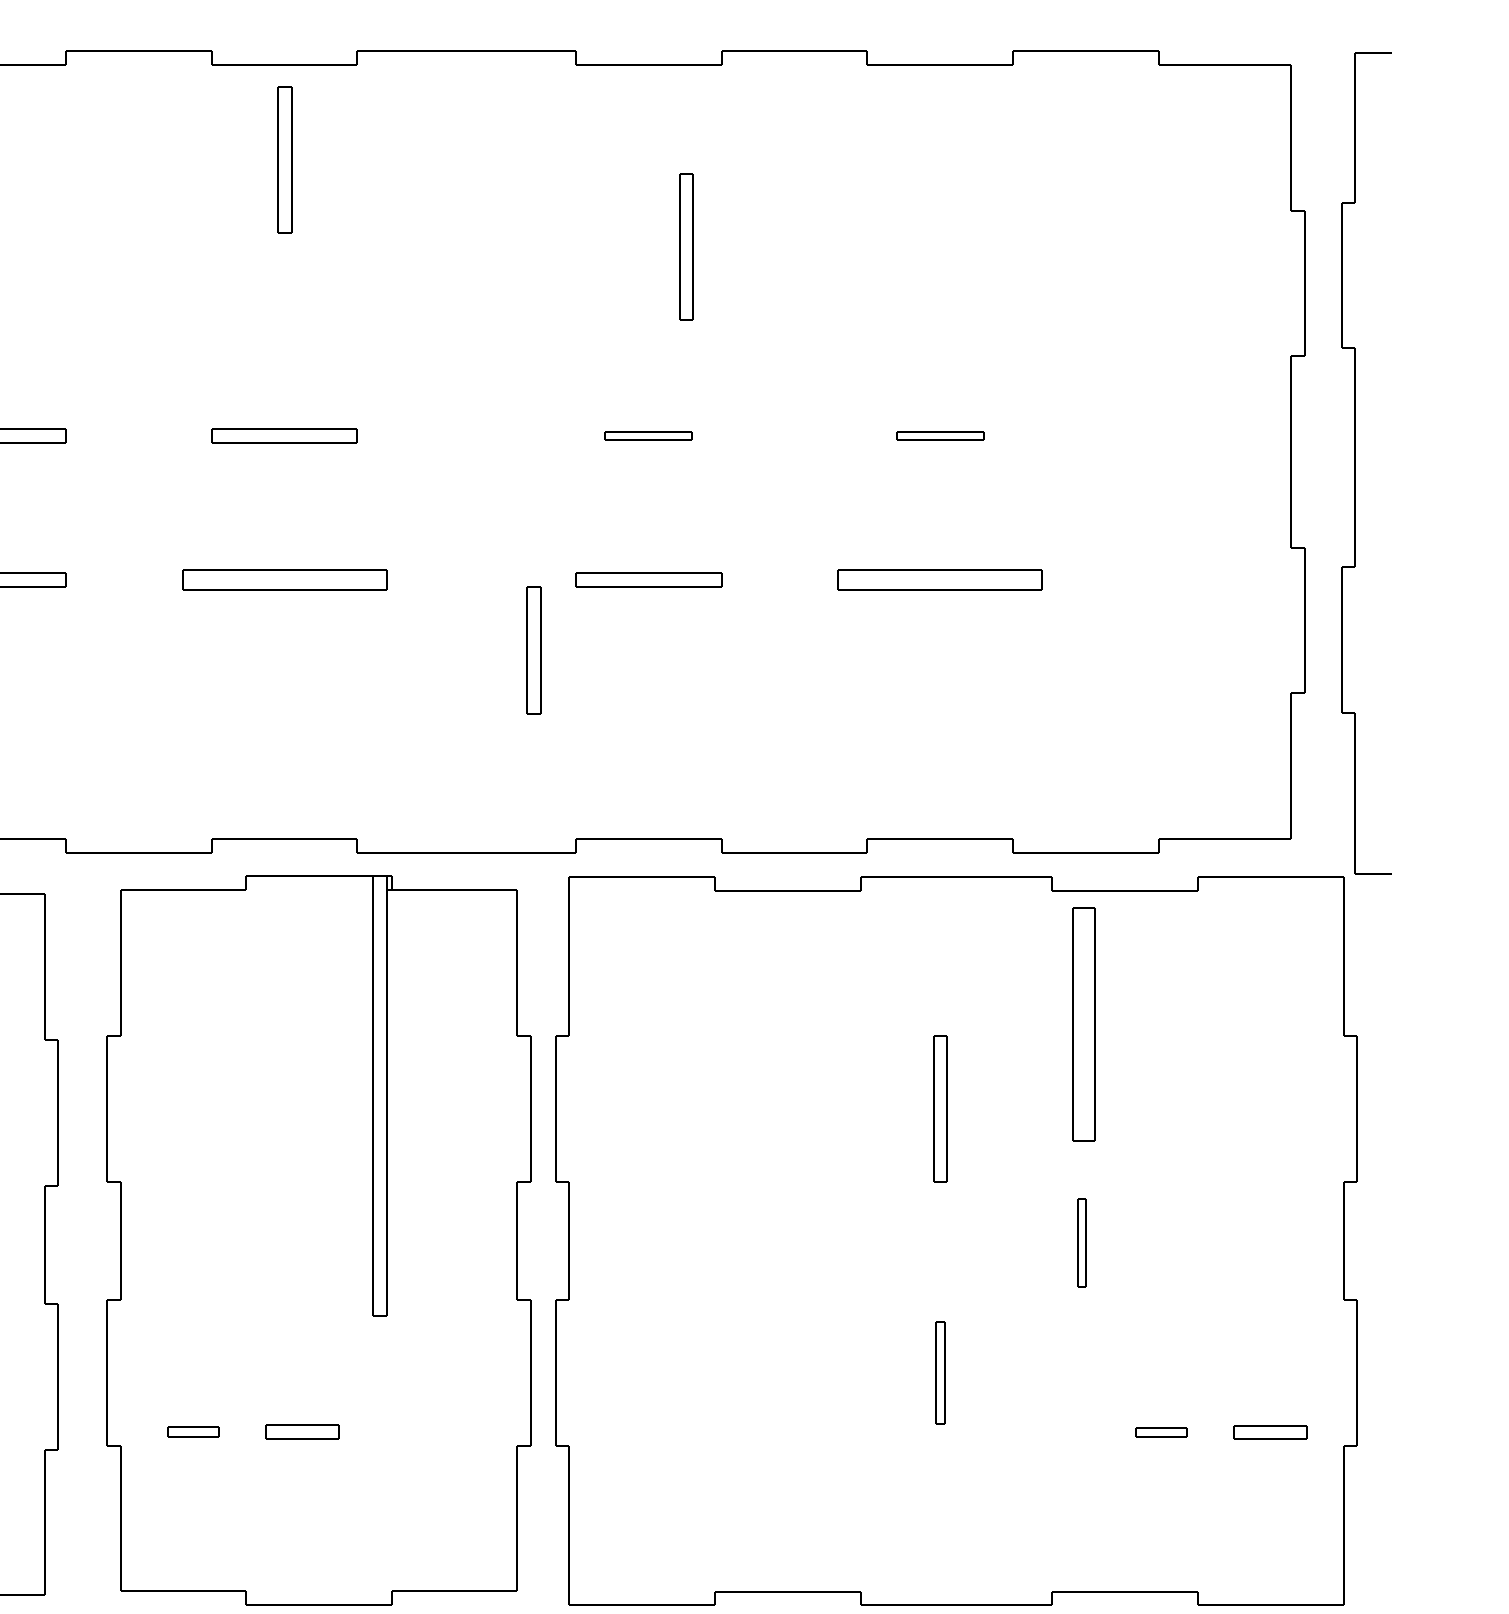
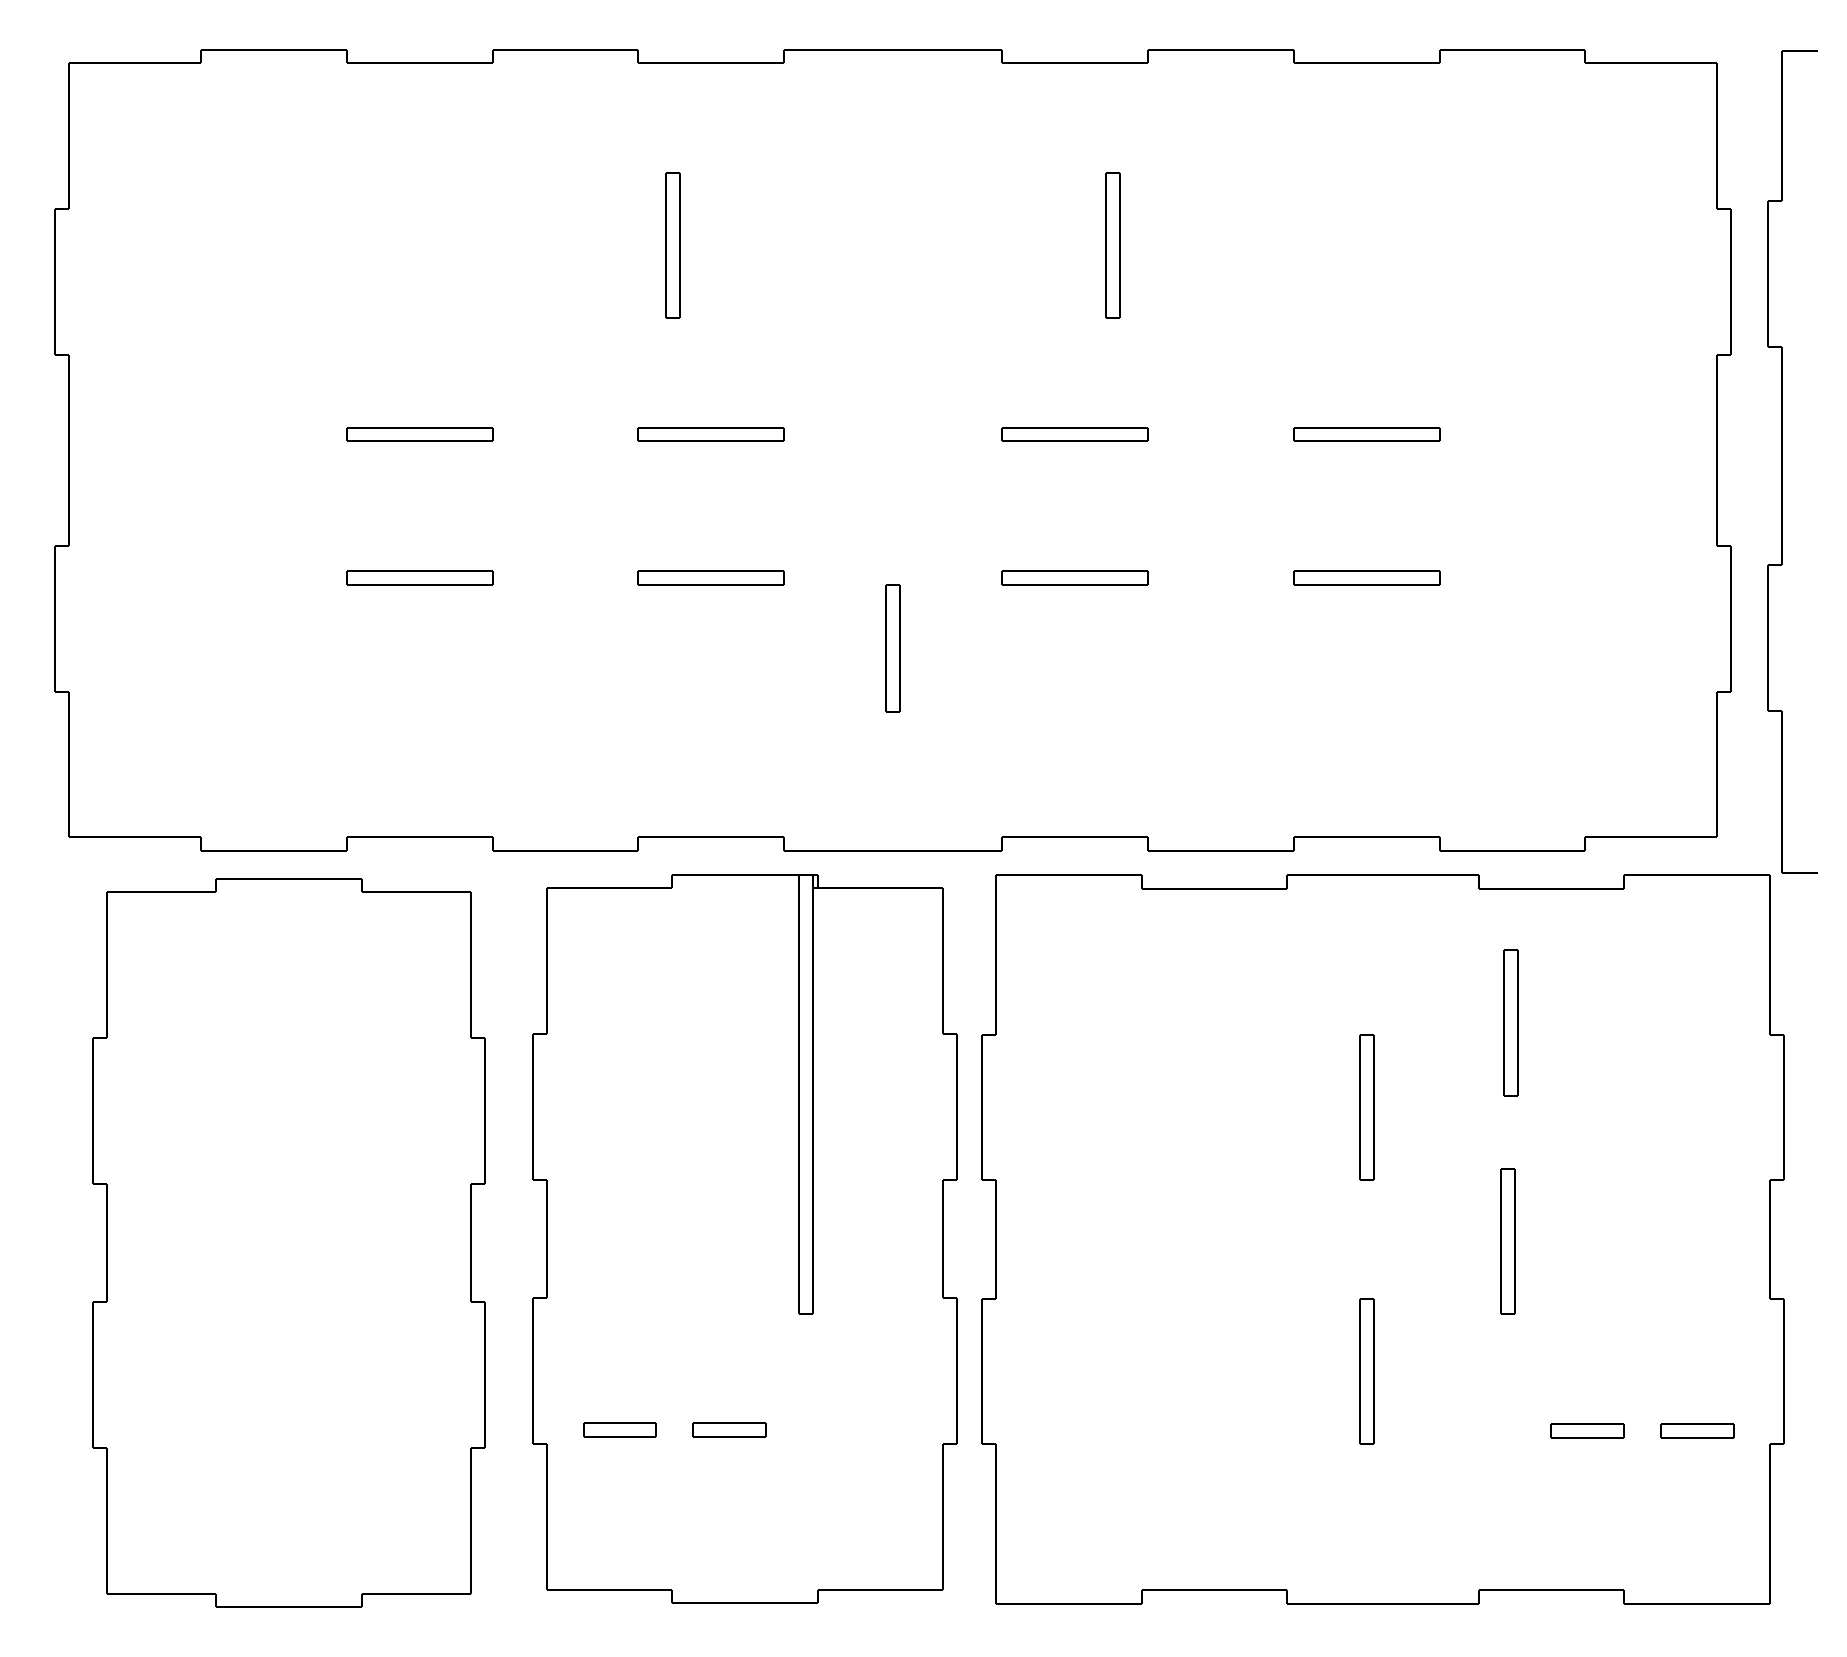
part: (284, 160) -> (672, 245), moved
part: (648, 436) -> (1074, 434), size x1.67
part: (940, 436) -> (1366, 434), size x1.67
part: (284, 579) -> (710, 577), size x0.71
part: (940, 579) -> (1366, 577), size x0.71
part: (533, 650) -> (892, 648), moved
part: (1084, 1024) -> (1510, 1022), size x0.62
part: (1081, 1243) -> (1507, 1241), size x1.67
part: (940, 1373) -> (1366, 1371), size x1.43
part: (193, 1431) -> (619, 1429), size x1.43
part: (1161, 1432) -> (1587, 1430), size x1.43

